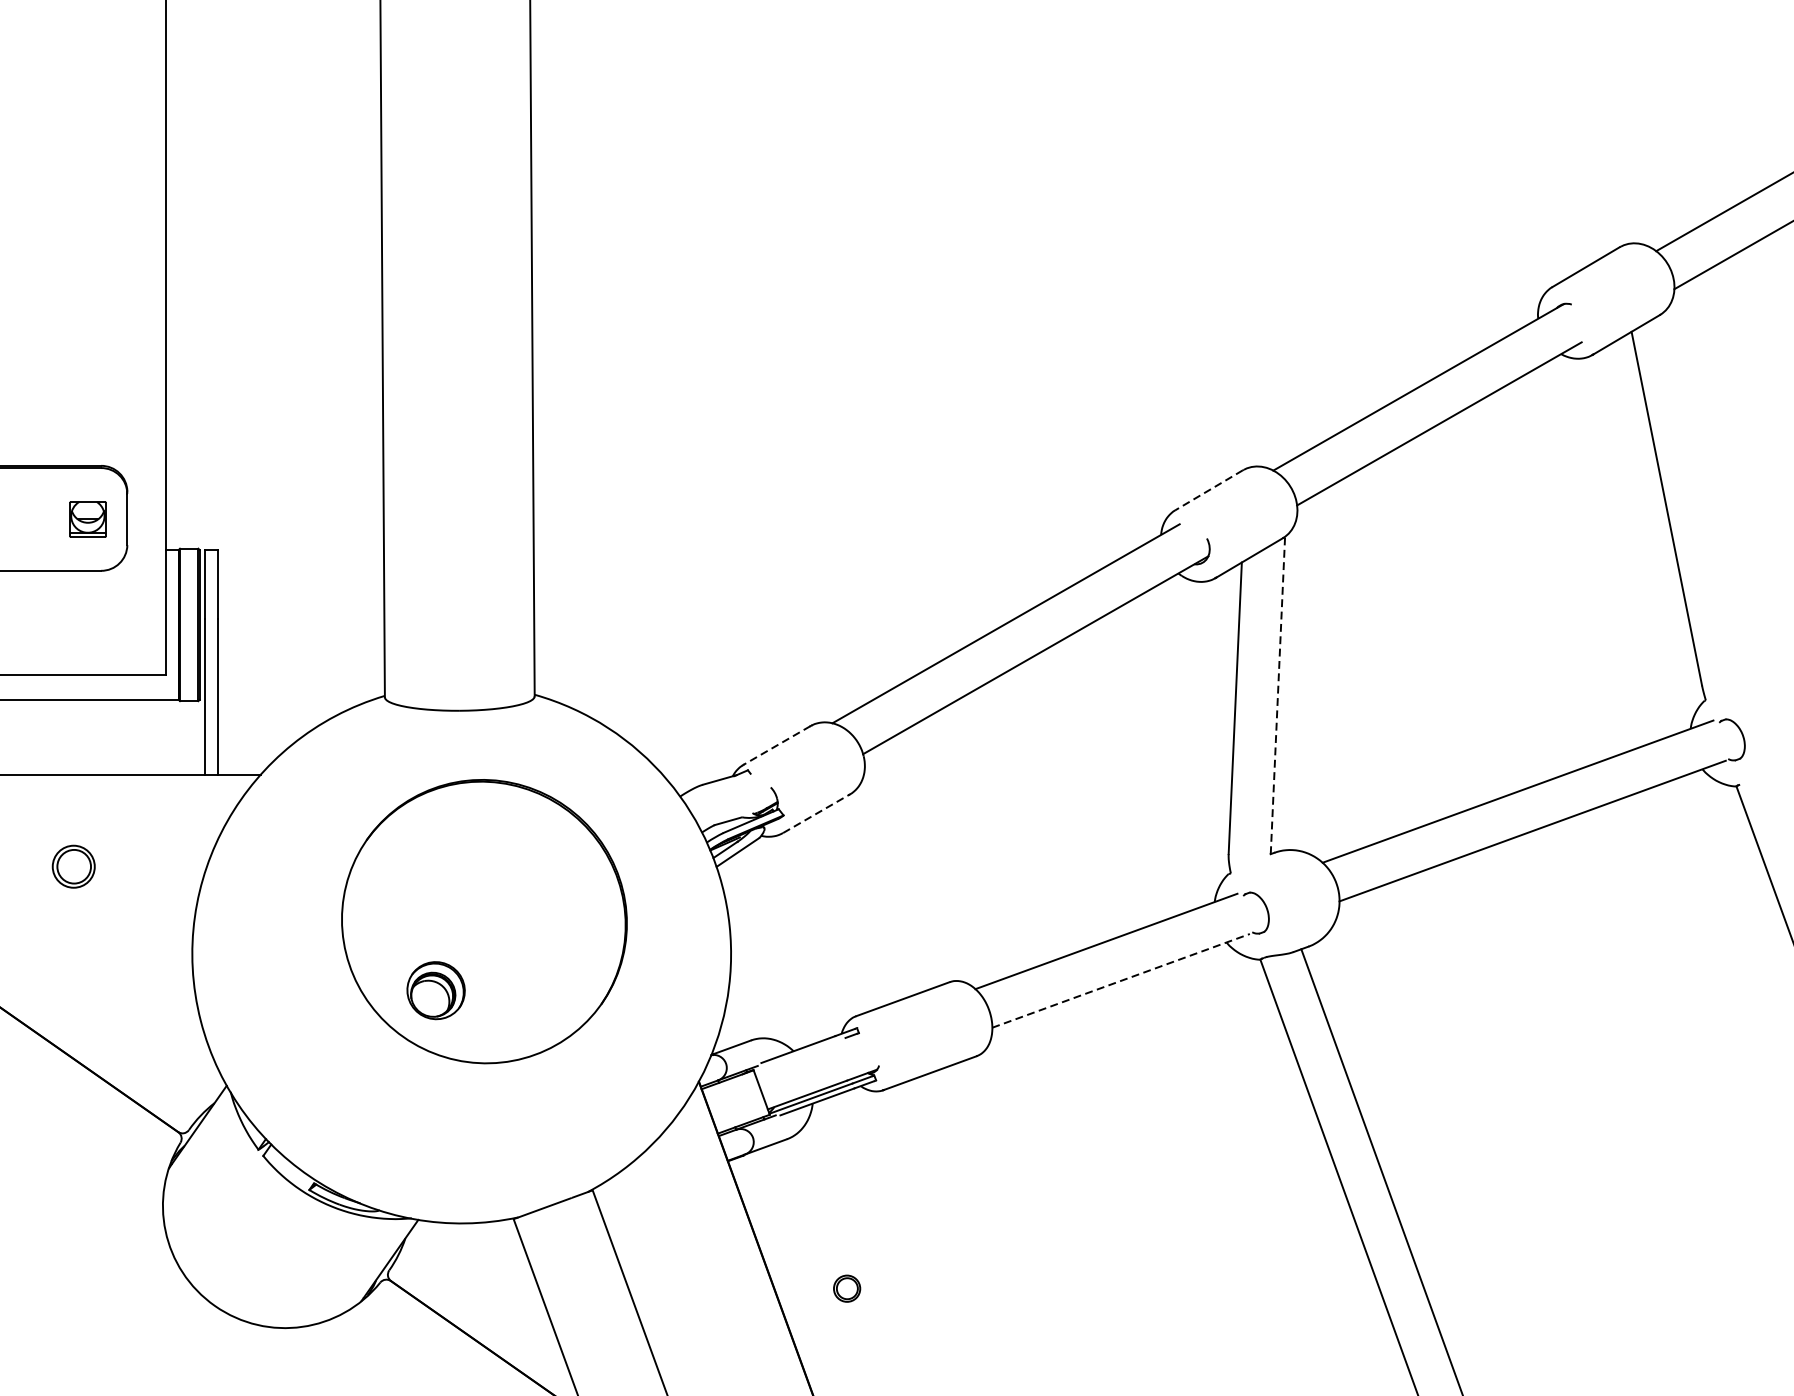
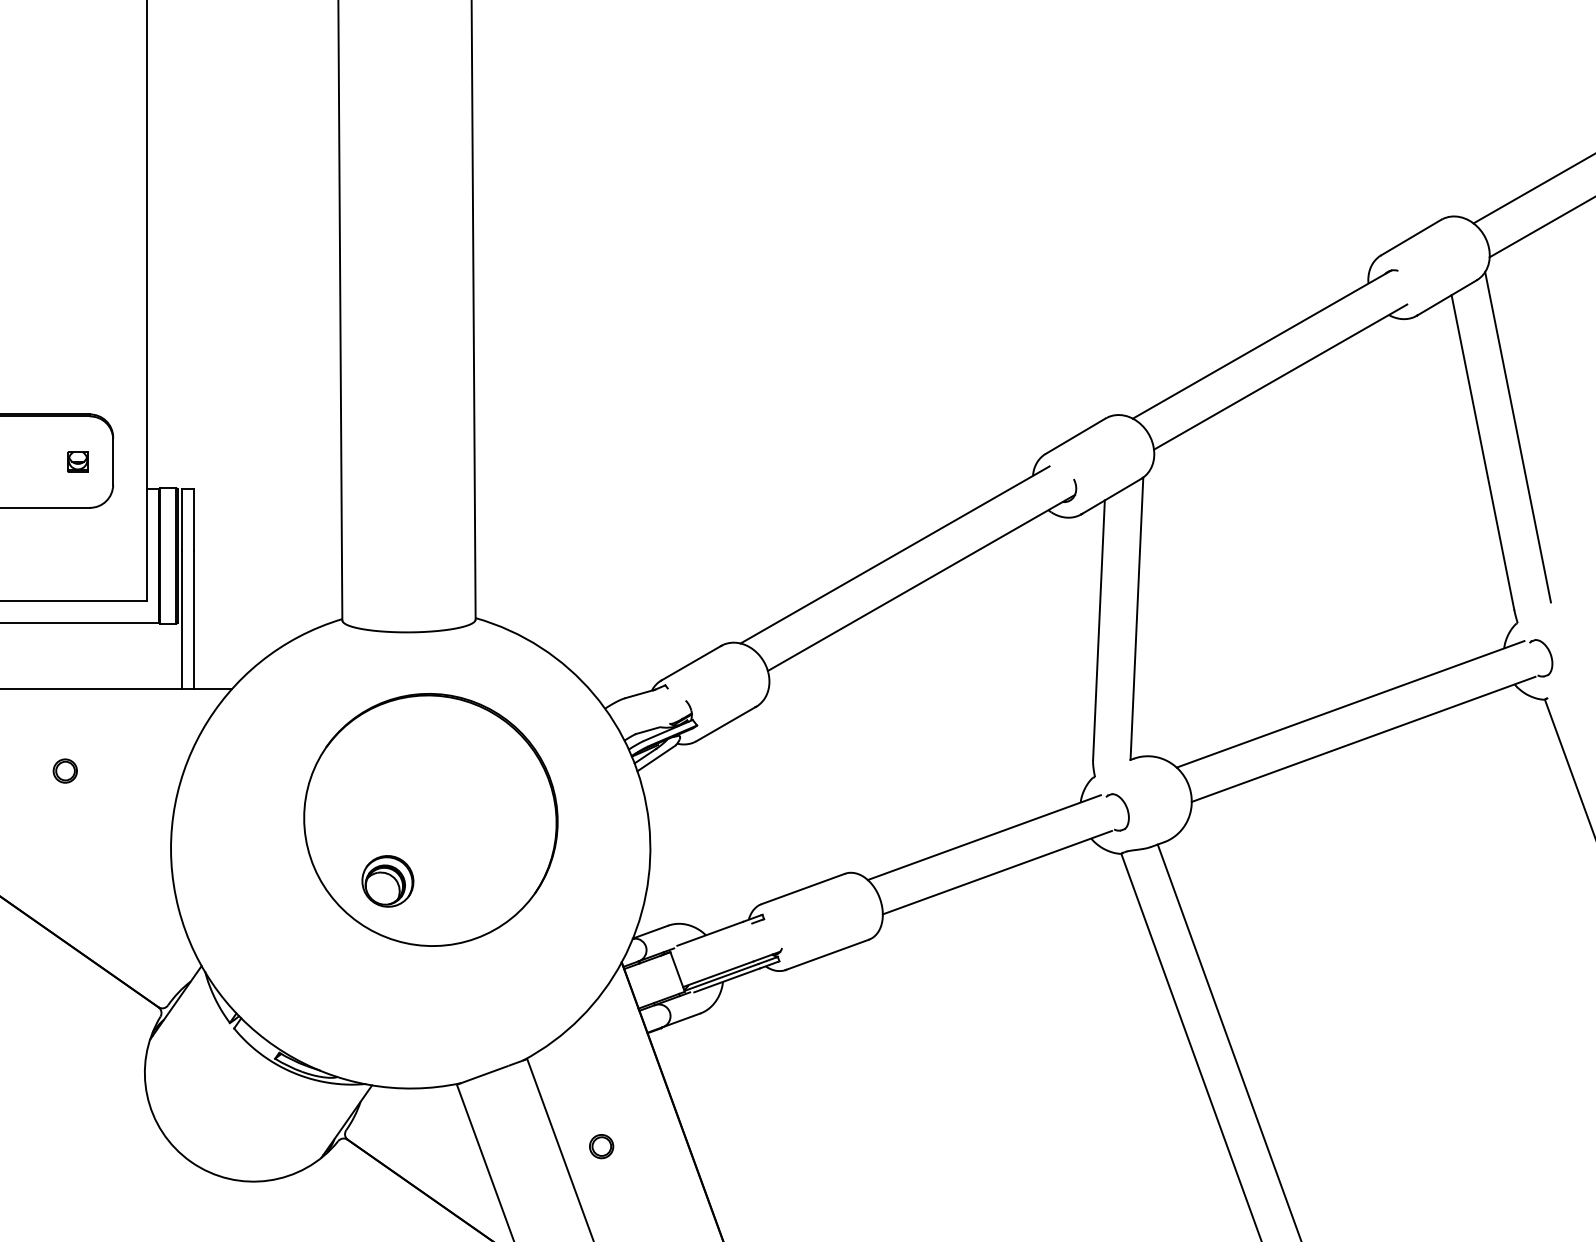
line: (1208, 490) -> (1075, 436), dashed -> solid
line: (1705, 491) -> (1517, 437), added
part: (87, 518) -> (77, 461), size x0.62
line: (1277, 695) -> (1136, 618), dashed -> solid
line: (776, 745) -> (690, 663), dashed -> solid
line: (816, 813) -> (726, 723), dashed -> solid
part: (72, 866) -> (64, 770), size x0.62
line: (1121, 980) -> (997, 872), dashed -> solid
part: (846, 1288) -> (601, 1146), moved

